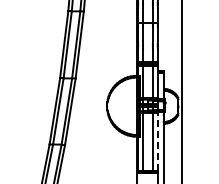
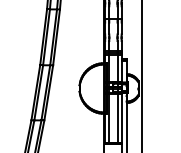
line: (157, 141) -> (121, 117), dashed -> solid

